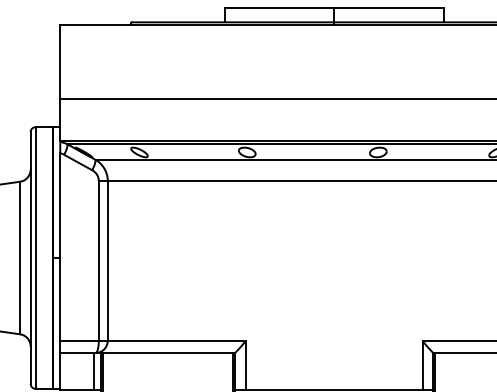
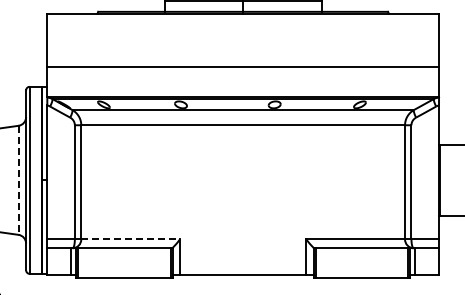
line: (19, 258) -> (18, 180), solid -> dashed
line: (178, 340) -> (131, 239), solid -> dashed

